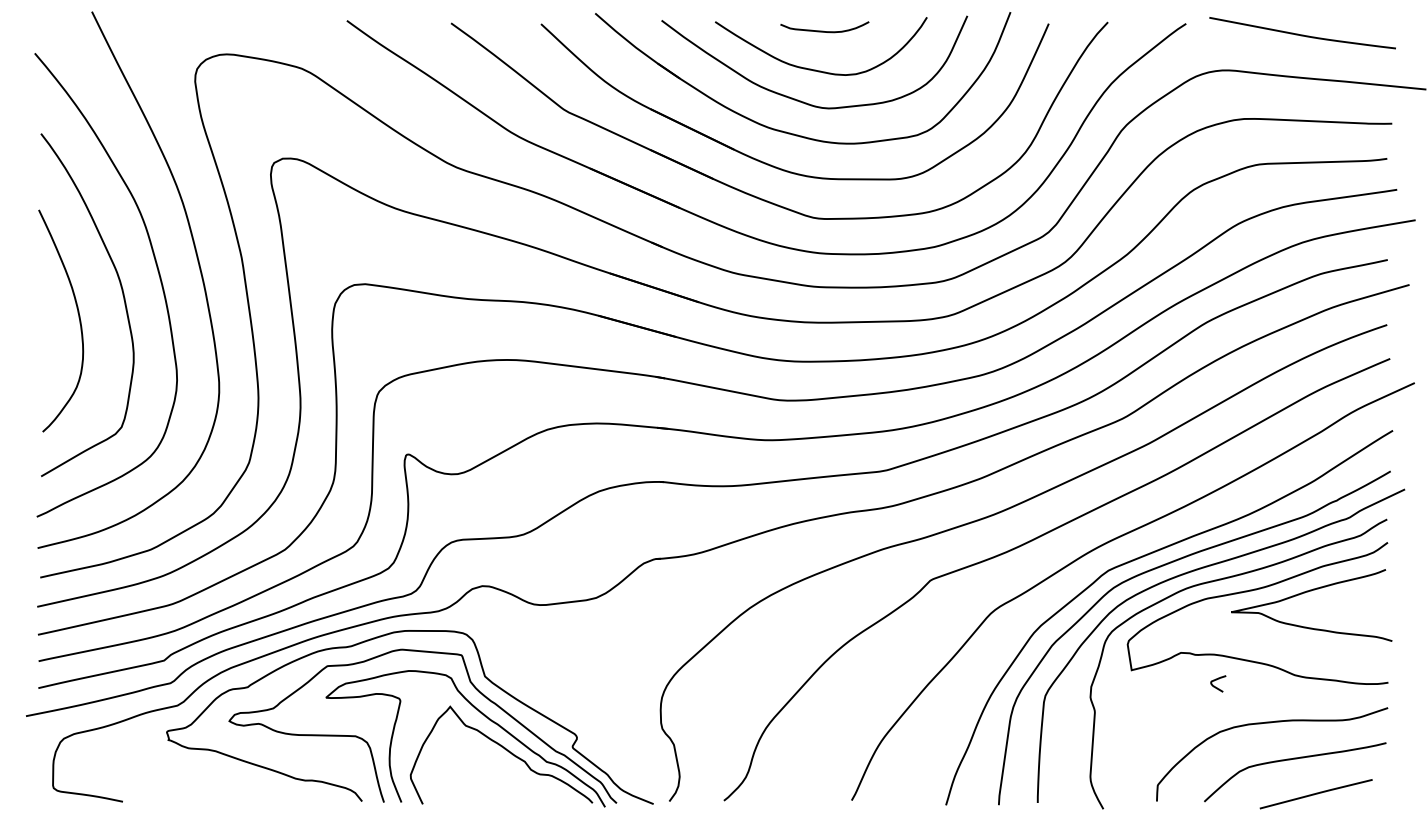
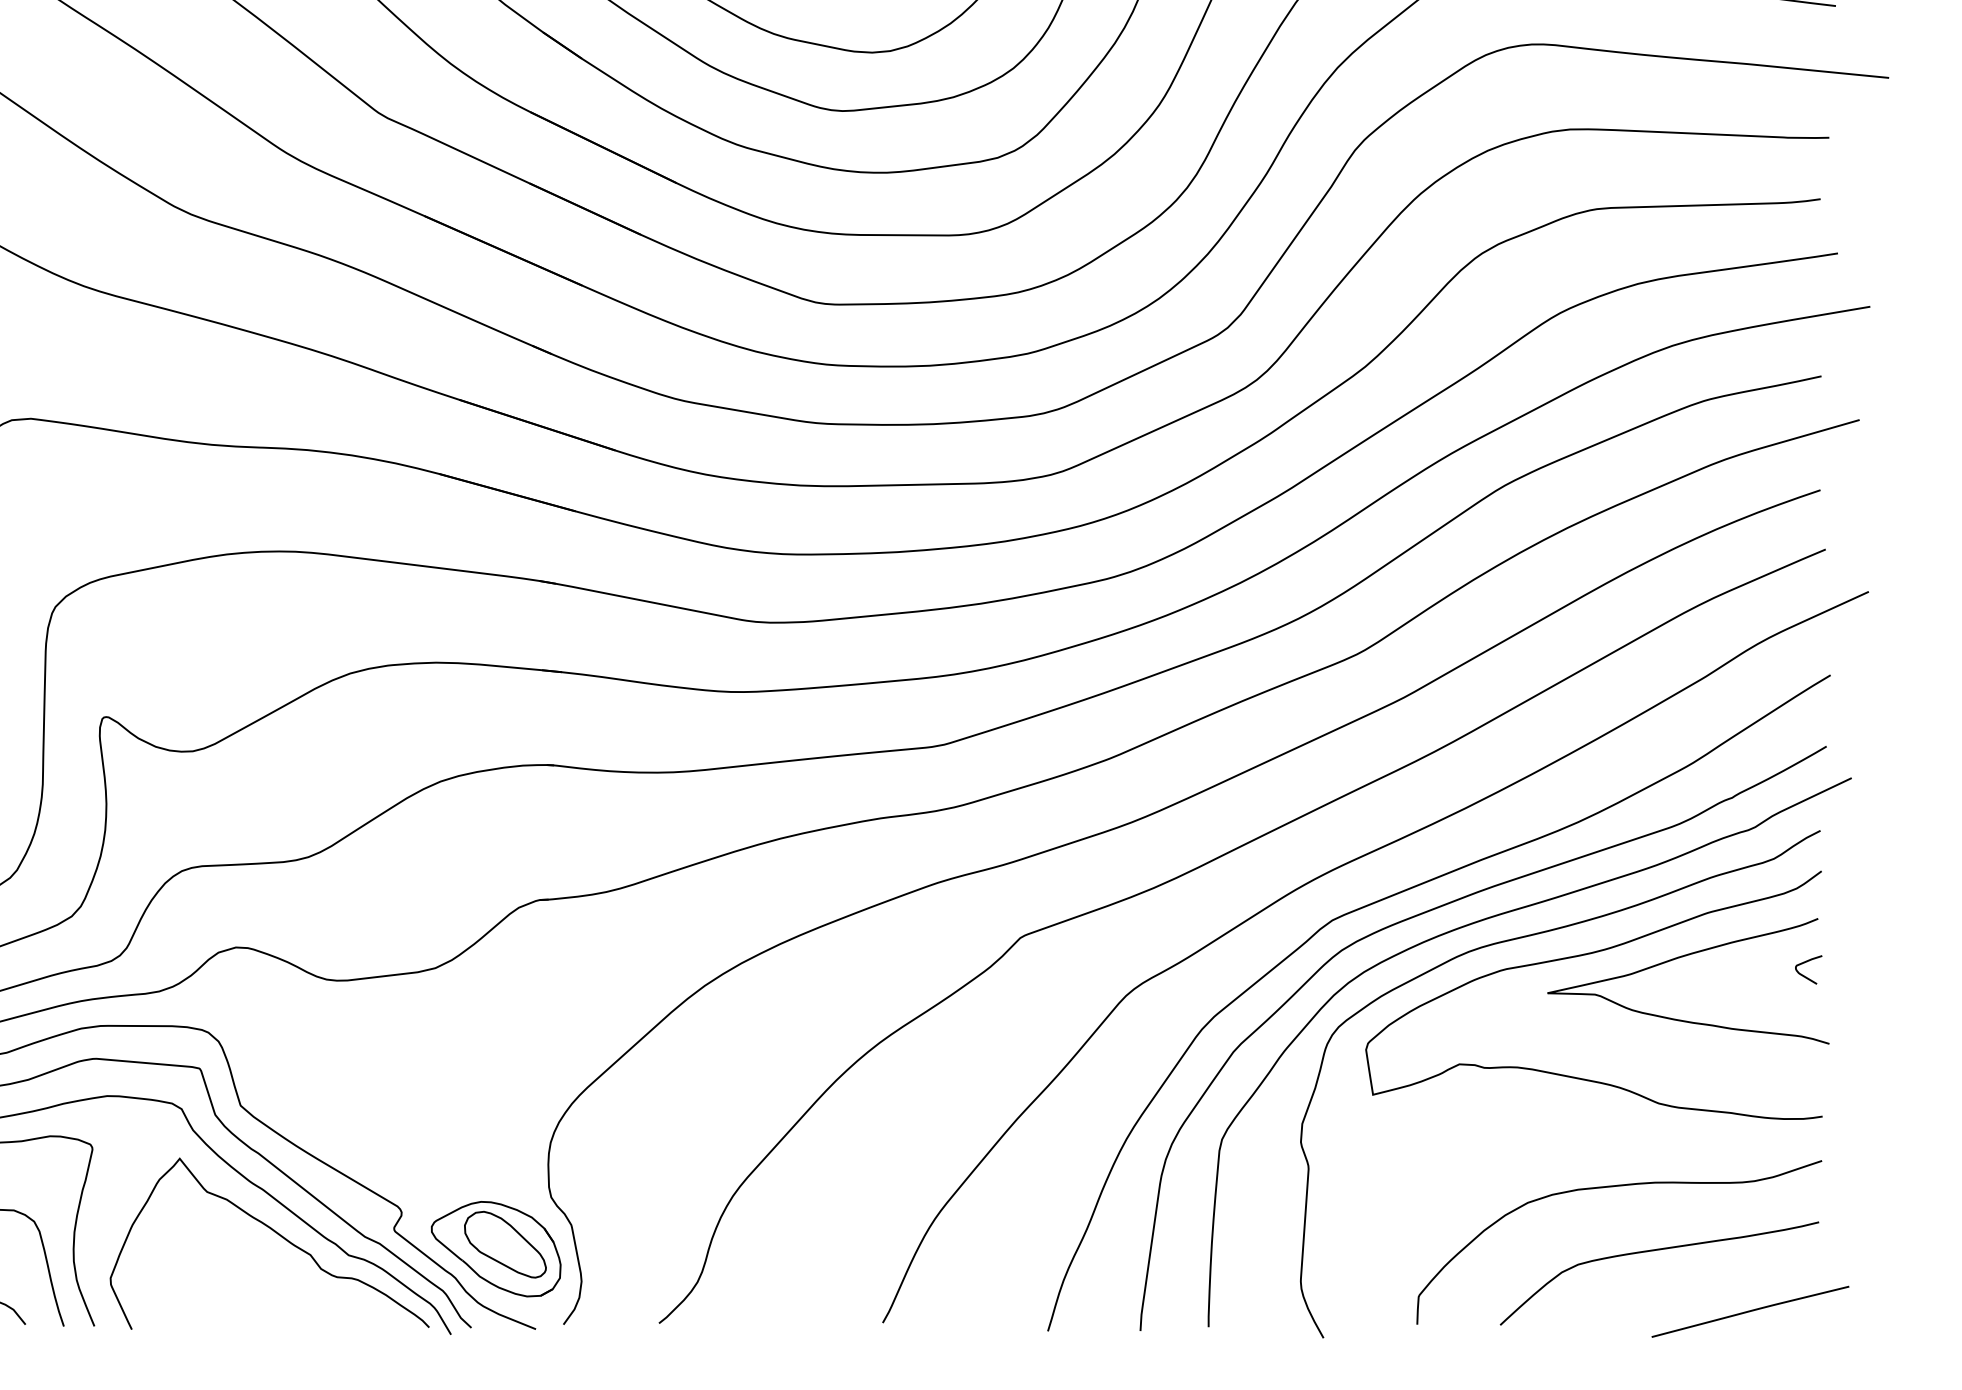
curve: (1216, 680) -> (1805, 963), moved
part: (630, 758) -> (495, 1249), added
line: (1315, 794) -> (1749, 1312), moved

